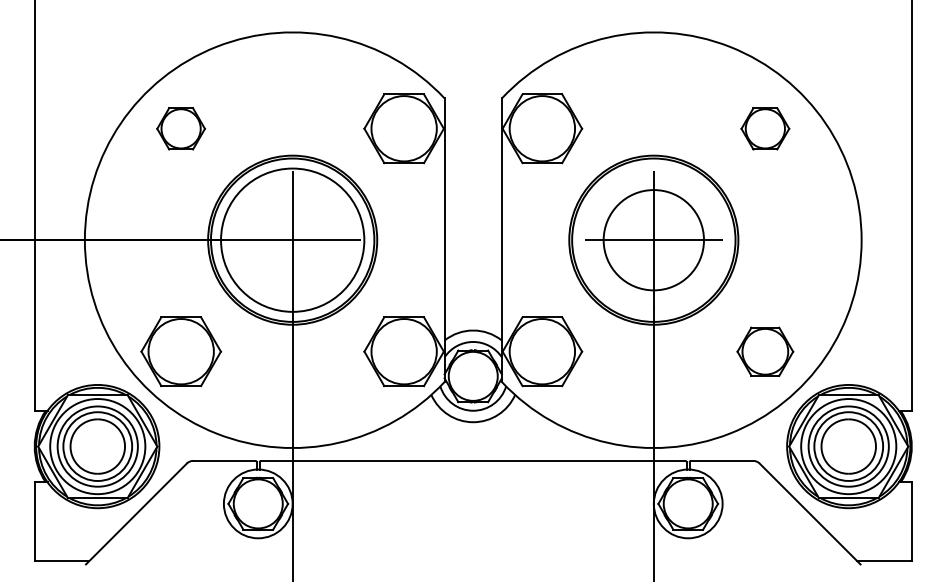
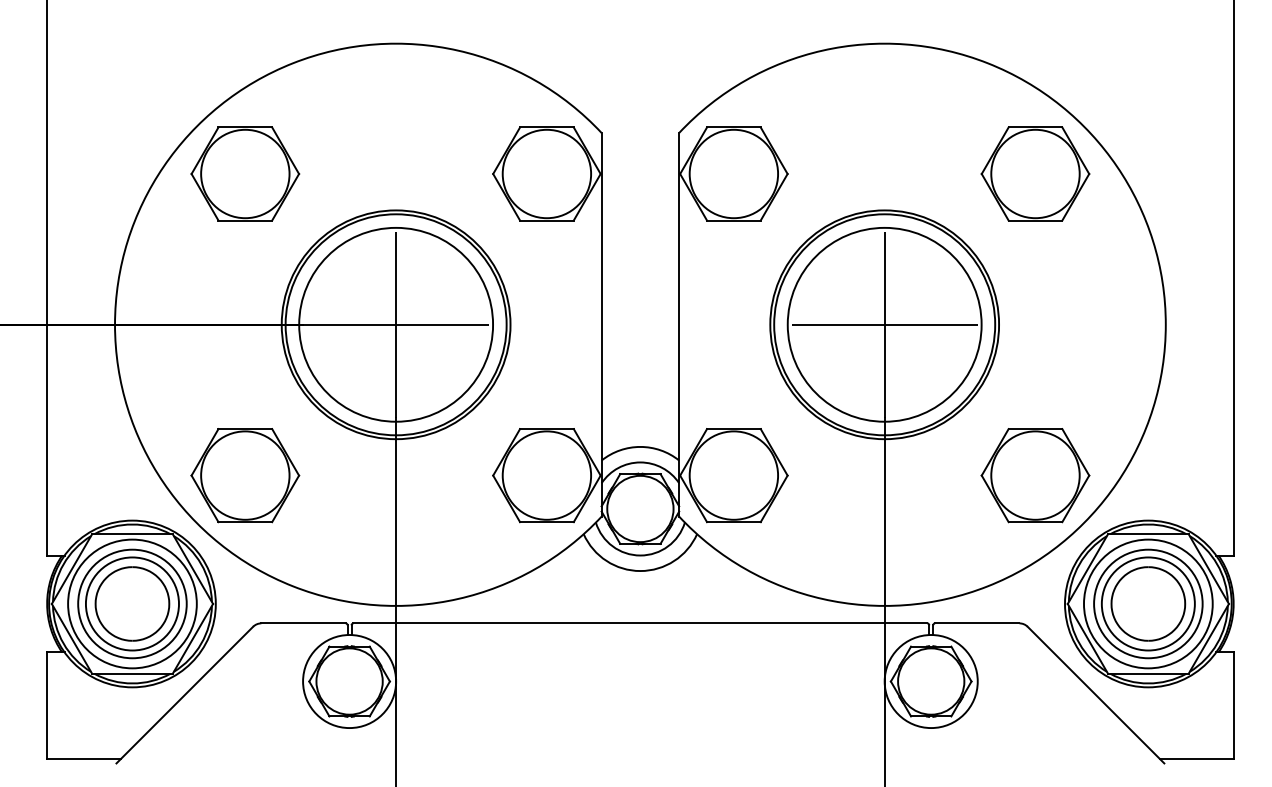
part: (180, 128) -> (244, 173), size x1.67
part: (765, 128) -> (1035, 173), size x1.67
circle: (653, 239) -> (884, 323), size x1.43
part: (765, 351) -> (1035, 475), size x1.43

